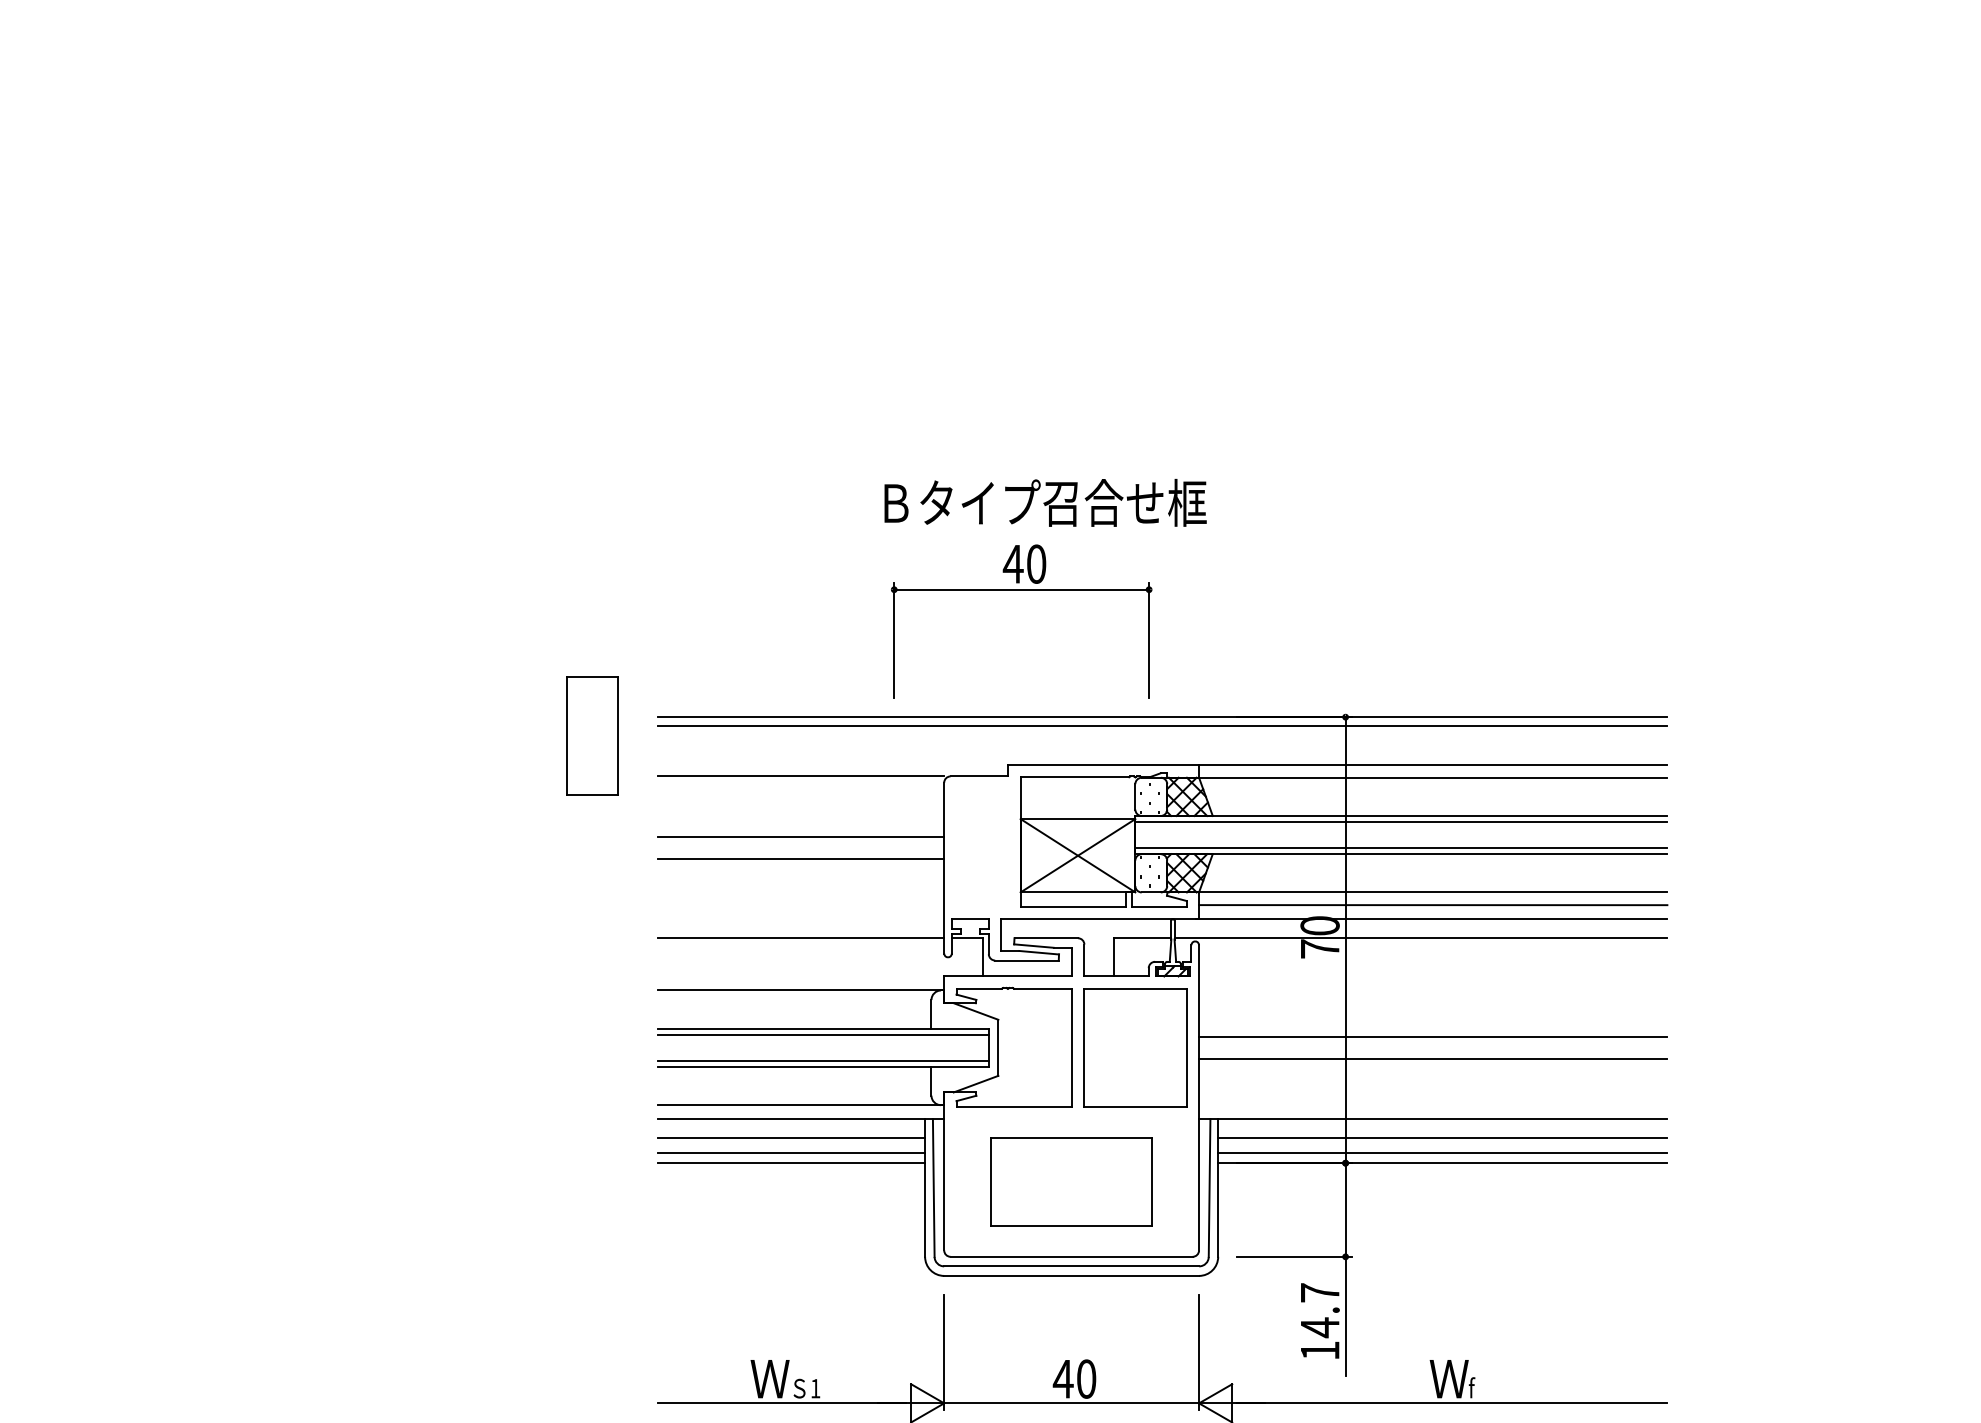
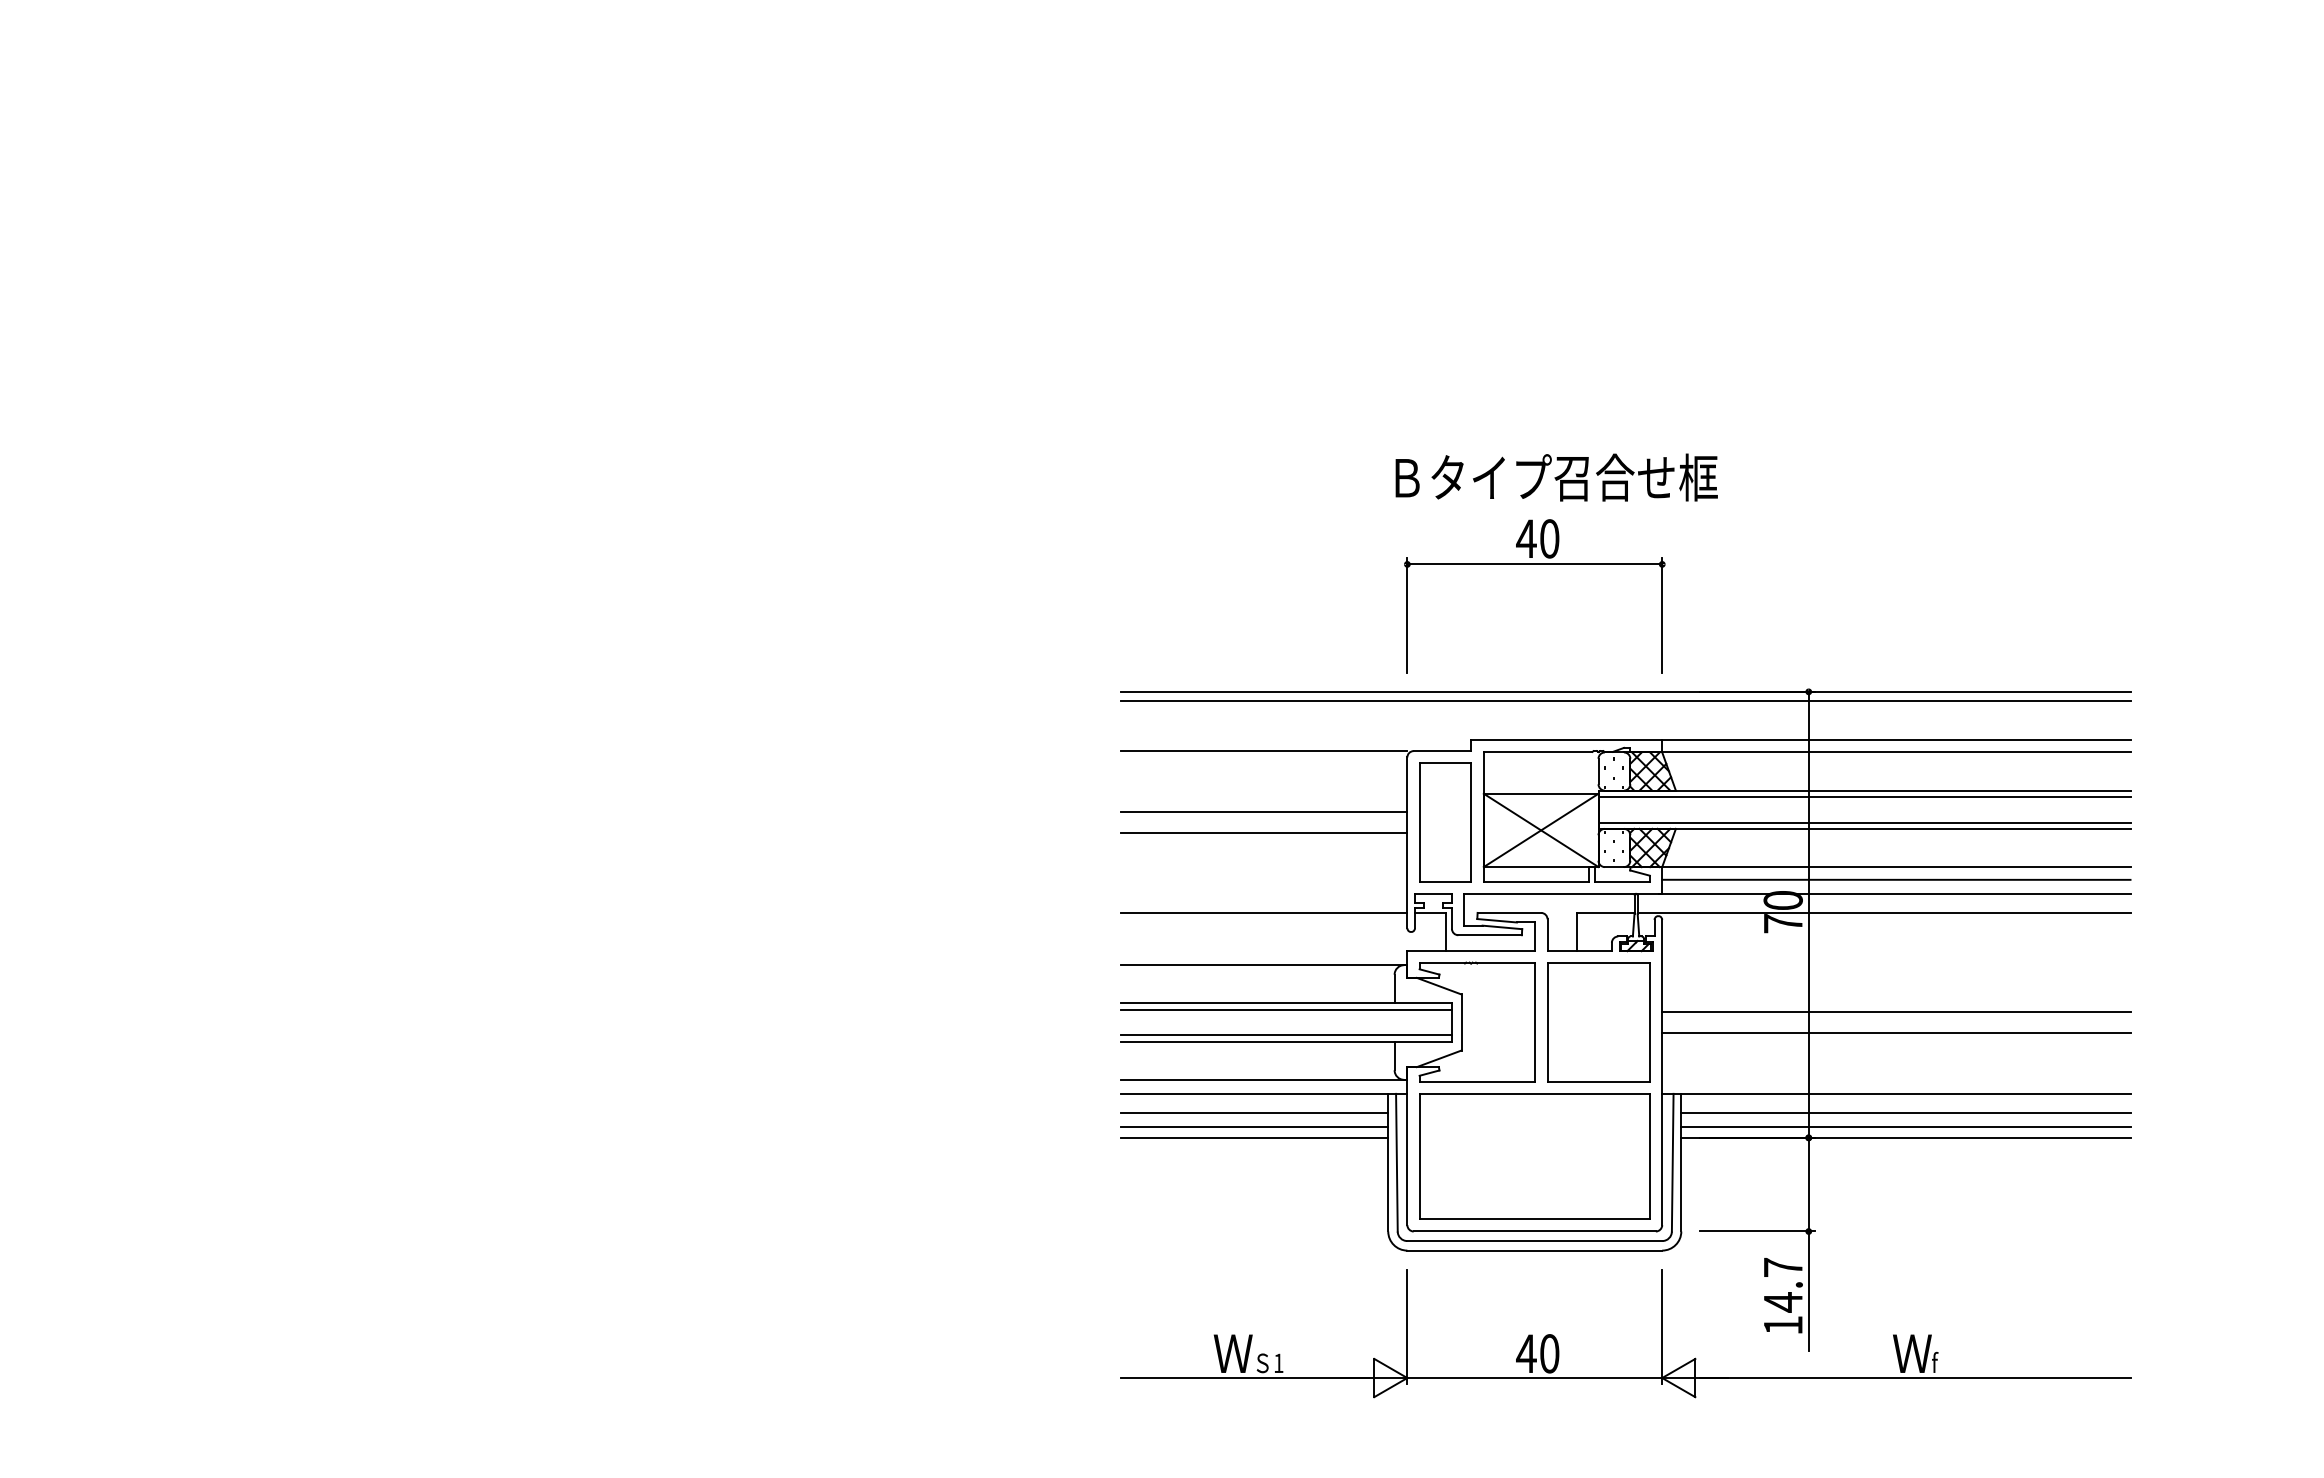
text: (1045, 502) -> (1556, 477), moved
part: (1021, 589) -> (1534, 564), moved
part: (592, 735) -> (1445, 822), moved
part: (1071, 1181) -> (1534, 1156), size x1.43

